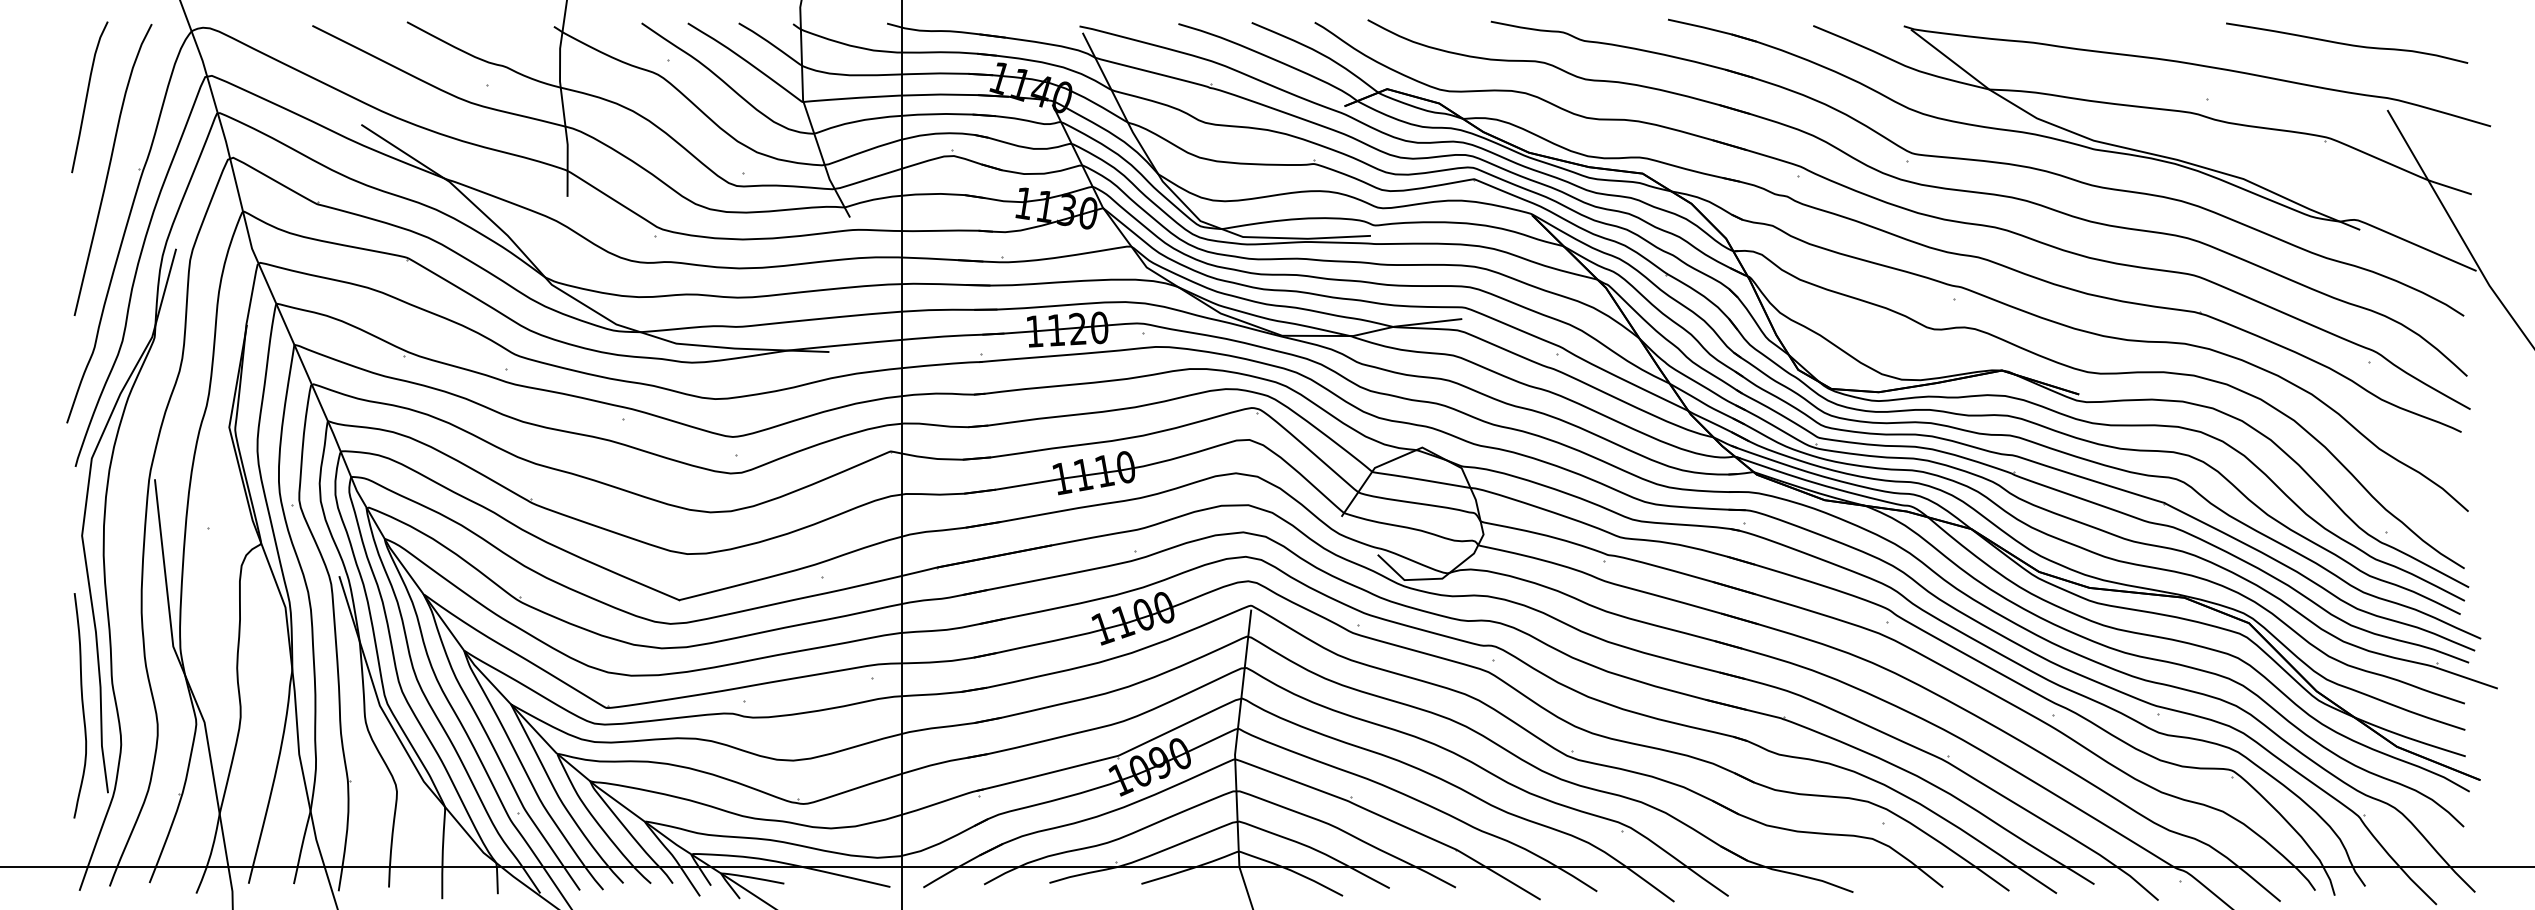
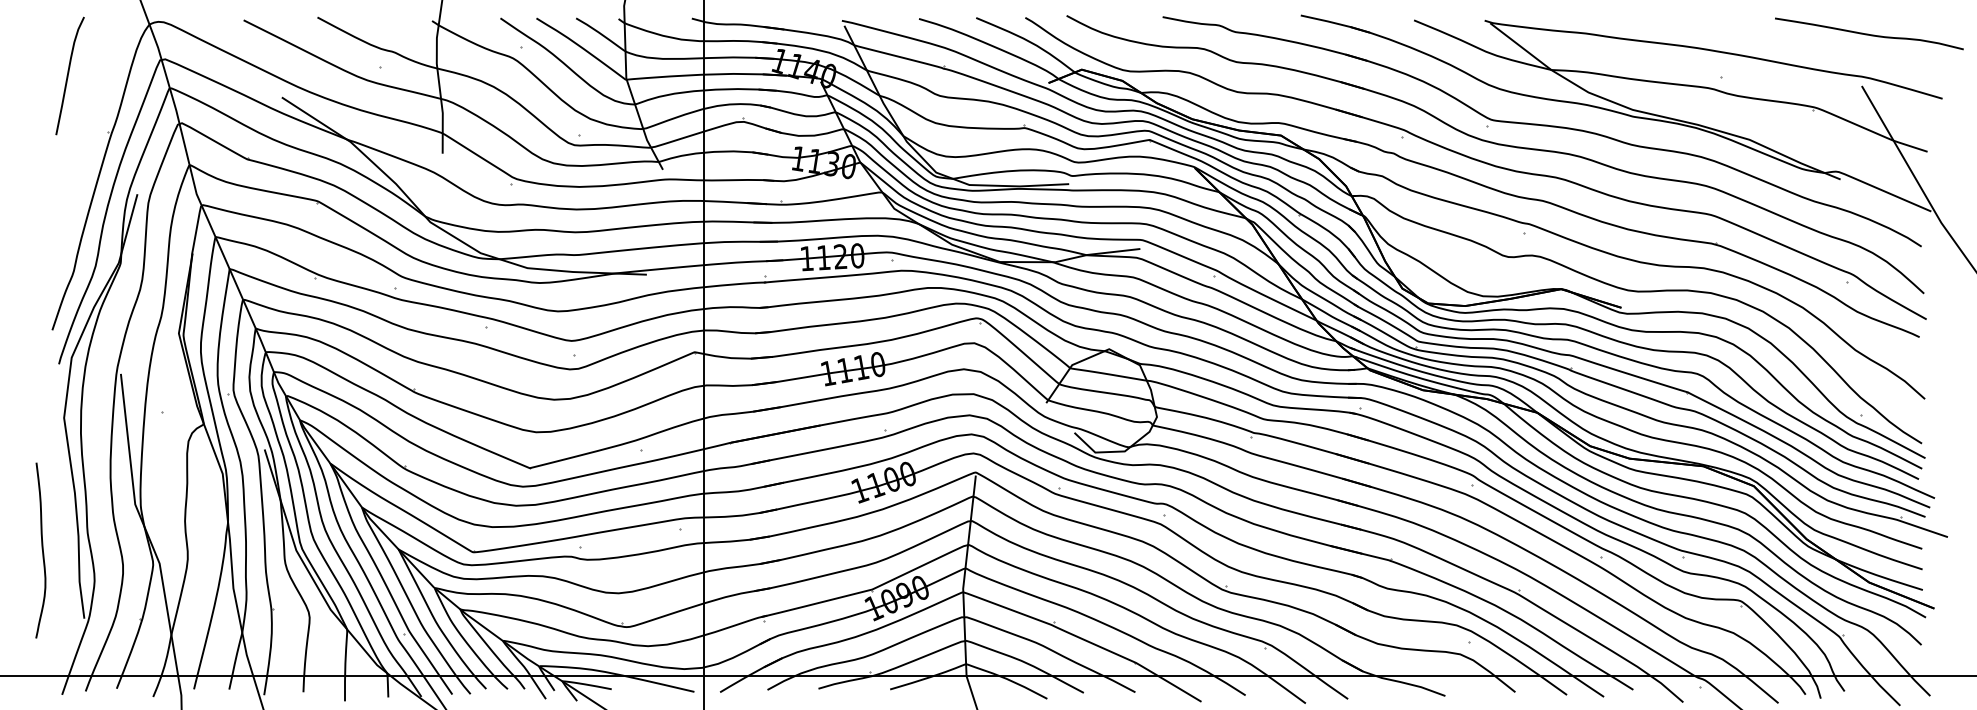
curve: (2347, 43) -> (1869, 34), moved
curve: (110, 167) -> (86, 130), removed
curve: (81, 704) -> (41, 549), moved

